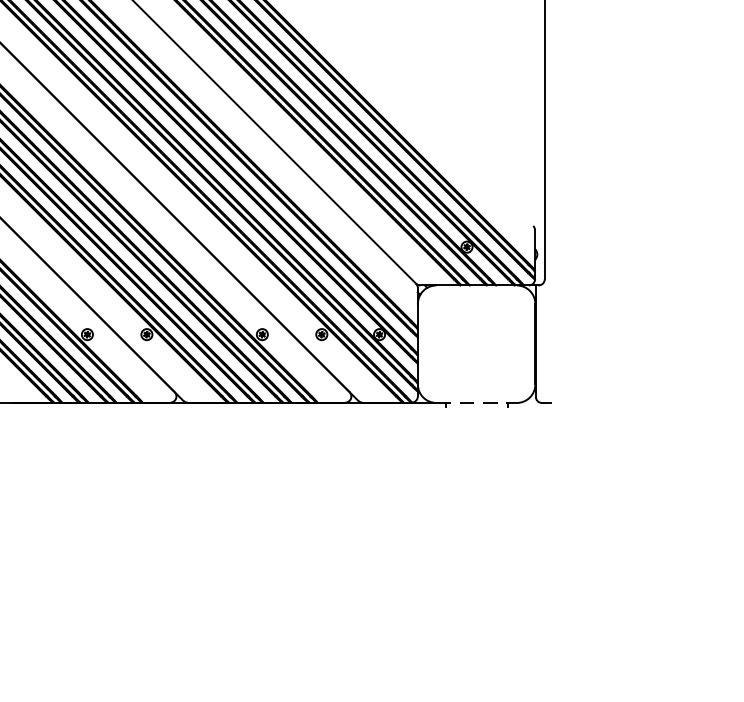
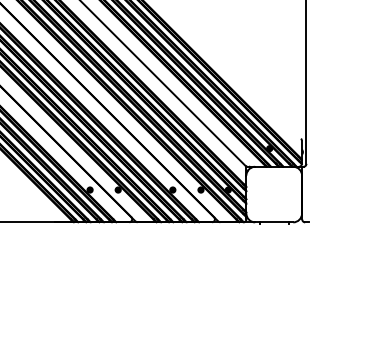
line: (477, 403) -> (274, 222), dashed -> solid

